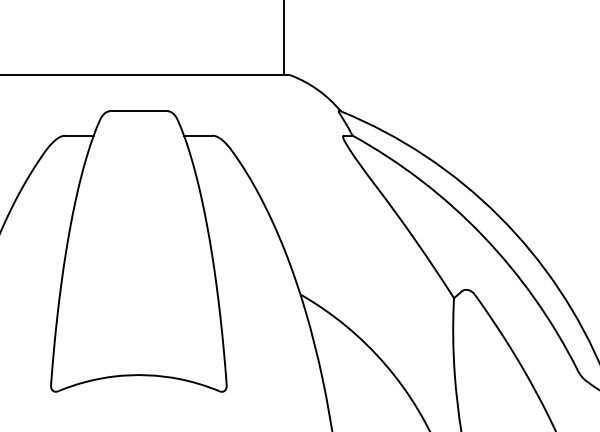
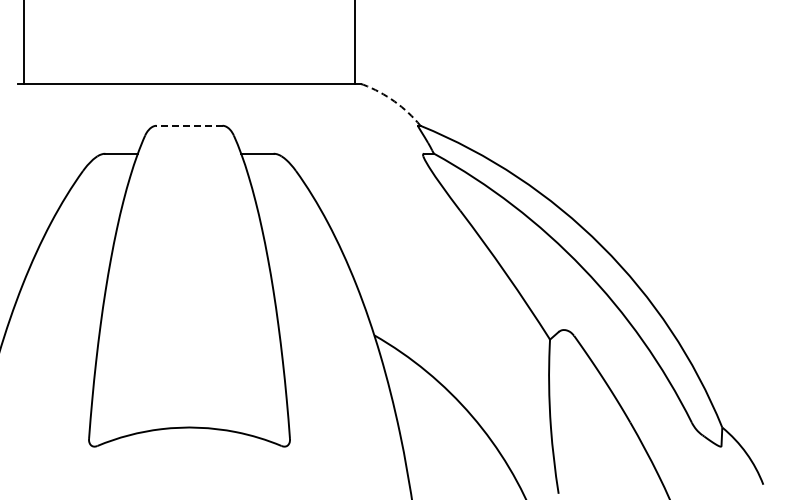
arc: (318, 90) -> (394, 101), solid -> dashed
line: (138, 111) -> (189, 125), solid -> dashed

